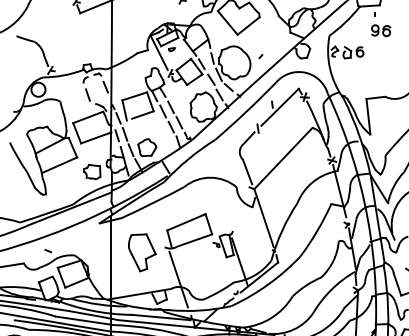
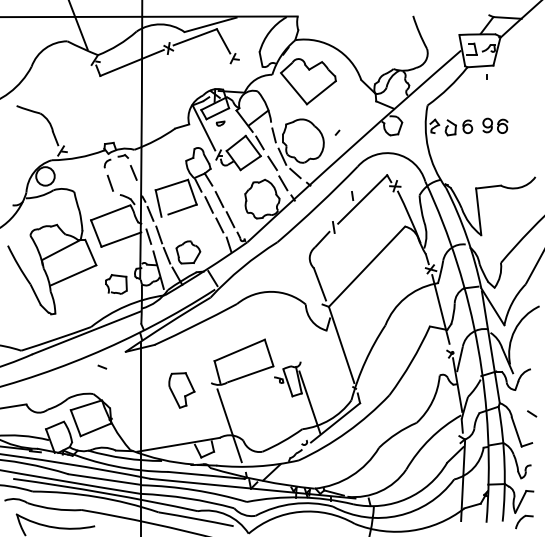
part: (381, 30) -> (495, 125), moved
line: (48, 250) -> (102, 366), moved
part: (142, 252) -> (181, 390), size x0.71

